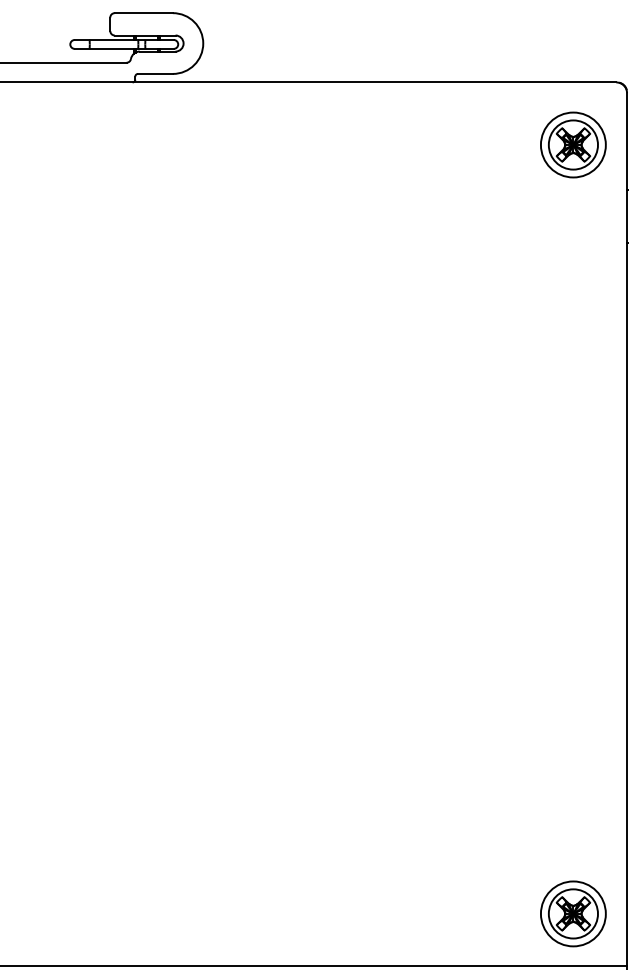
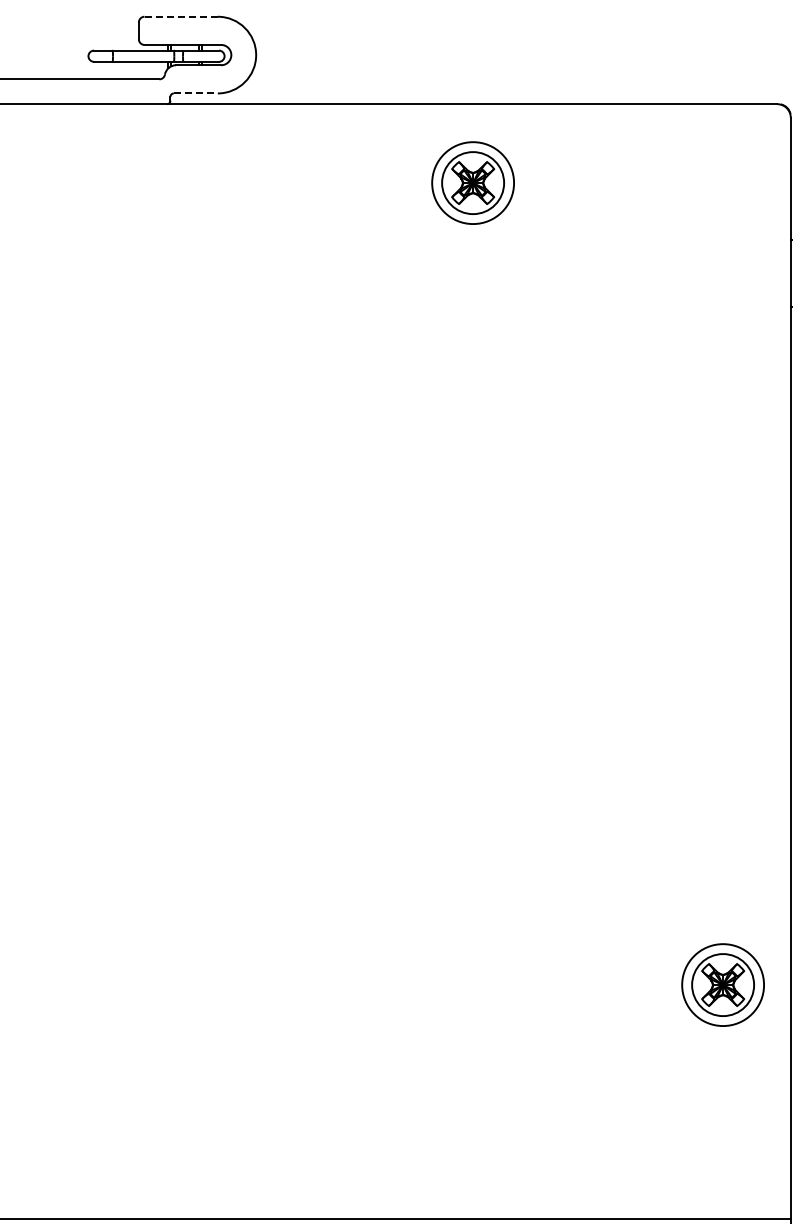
line: (144, 12) -> (181, 16), solid -> dashed
line: (155, 73) -> (195, 93), solid -> dashed
part: (572, 144) -> (472, 182), moved
part: (572, 913) -> (722, 984), moved

